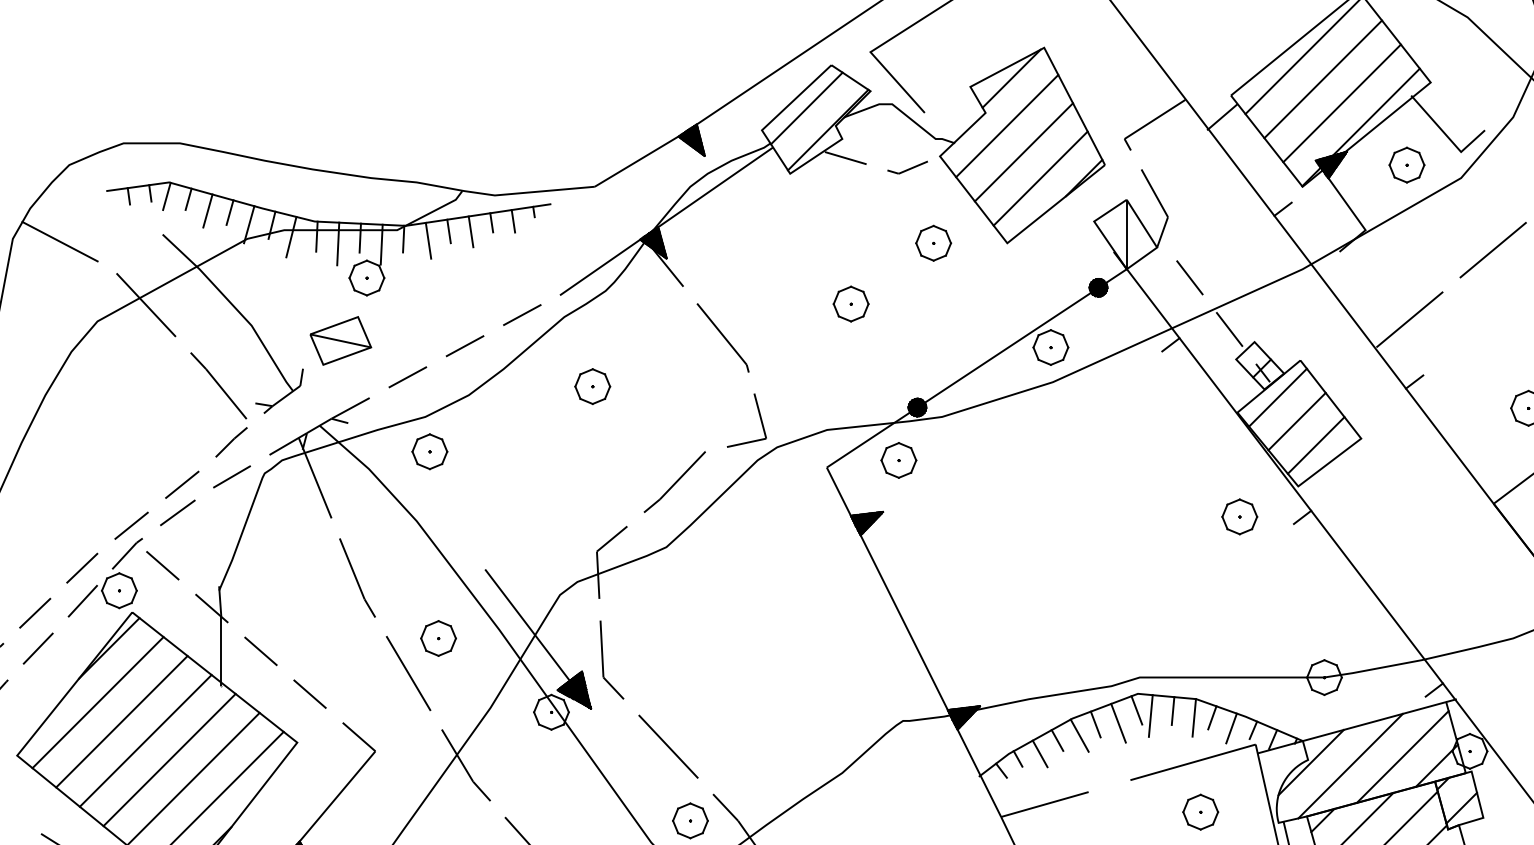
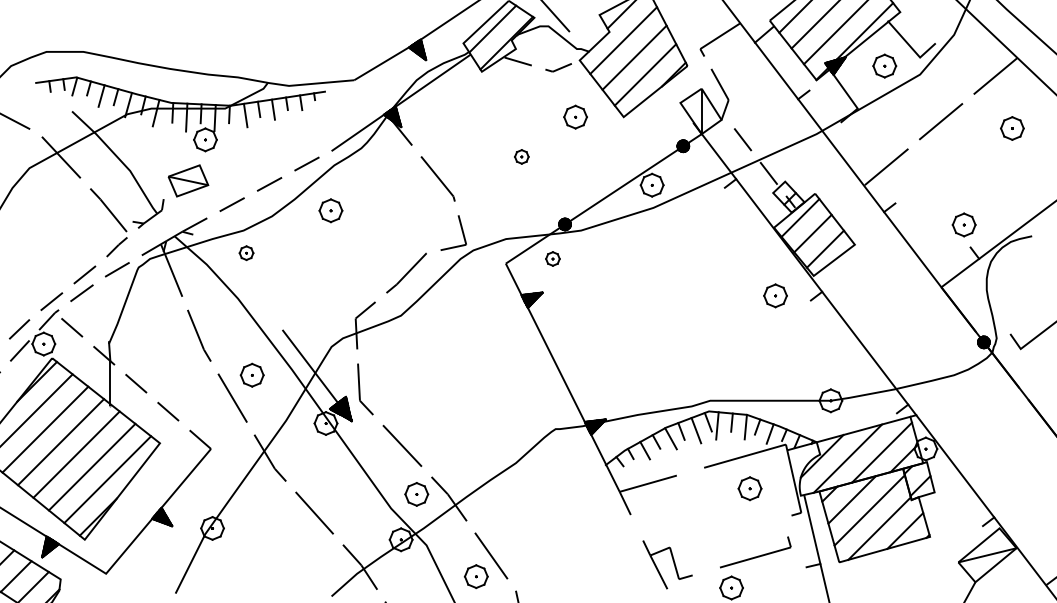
part: (850, 303) -> (521, 156), size x0.6
part: (592, 386) -> (330, 210), moved
part: (429, 450) -> (246, 252), size x0.6
part: (898, 459) -> (552, 258), size x0.6

